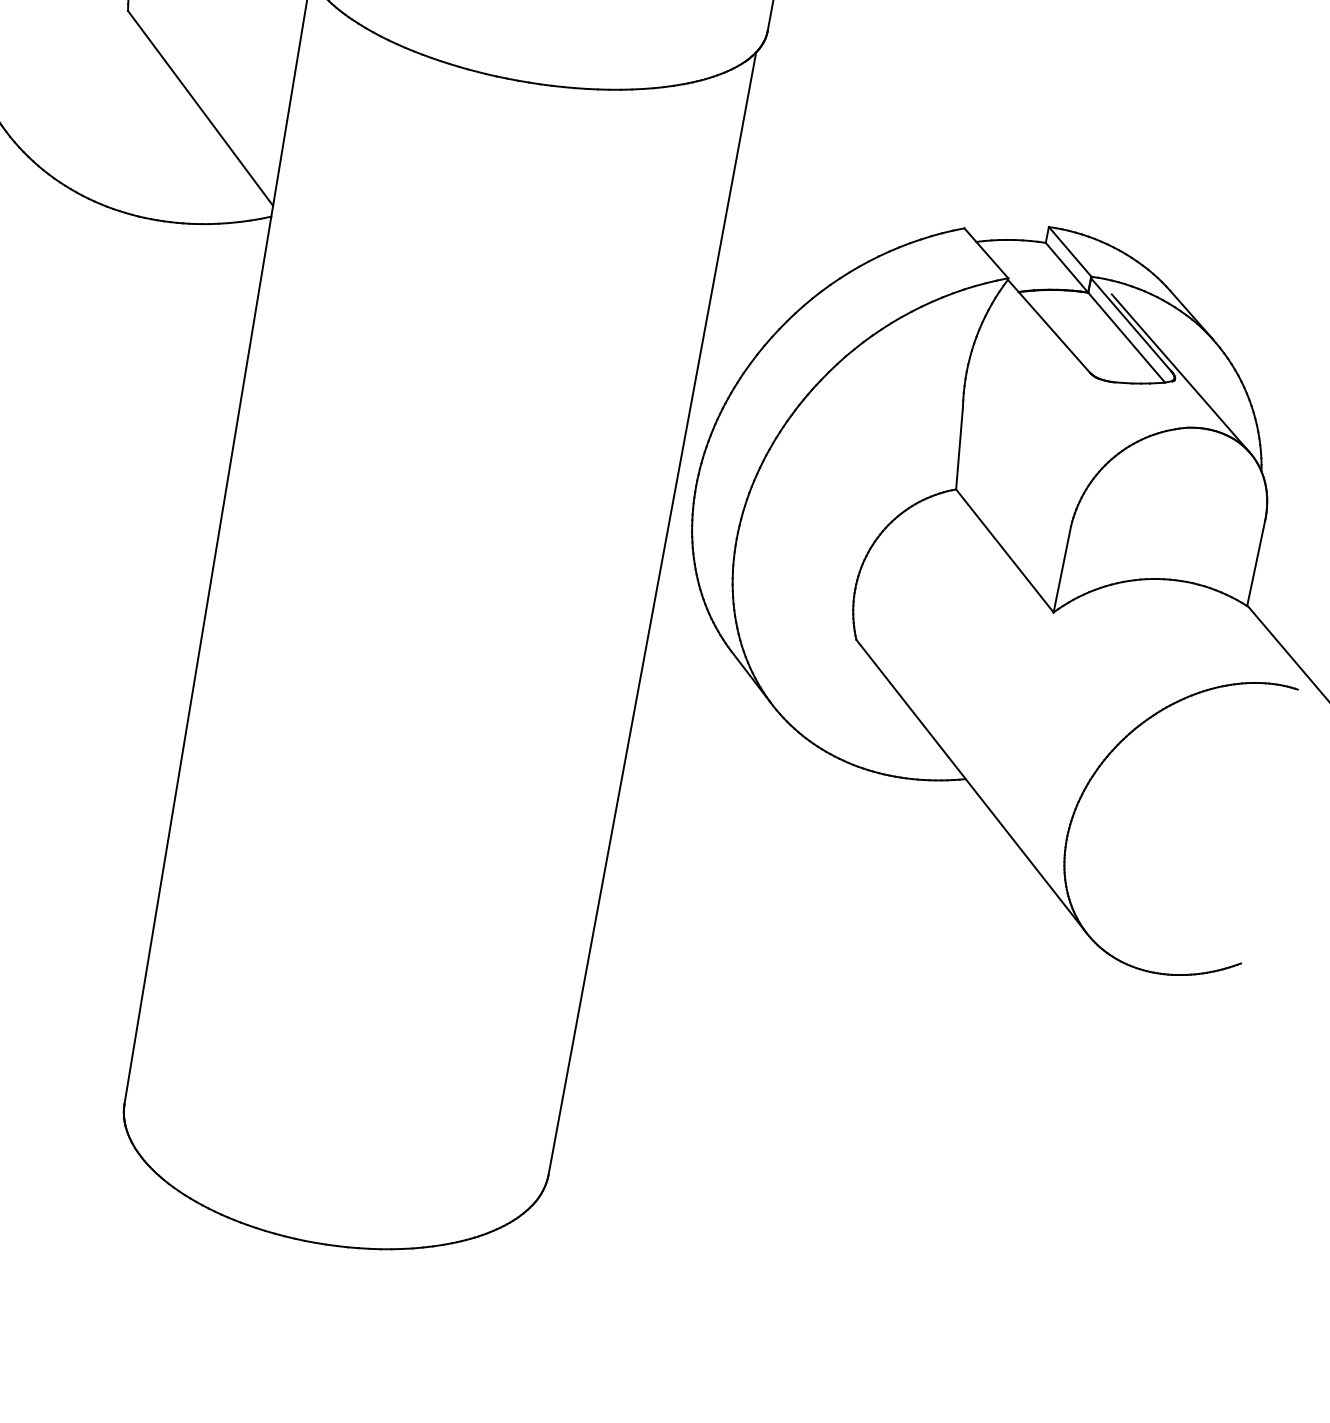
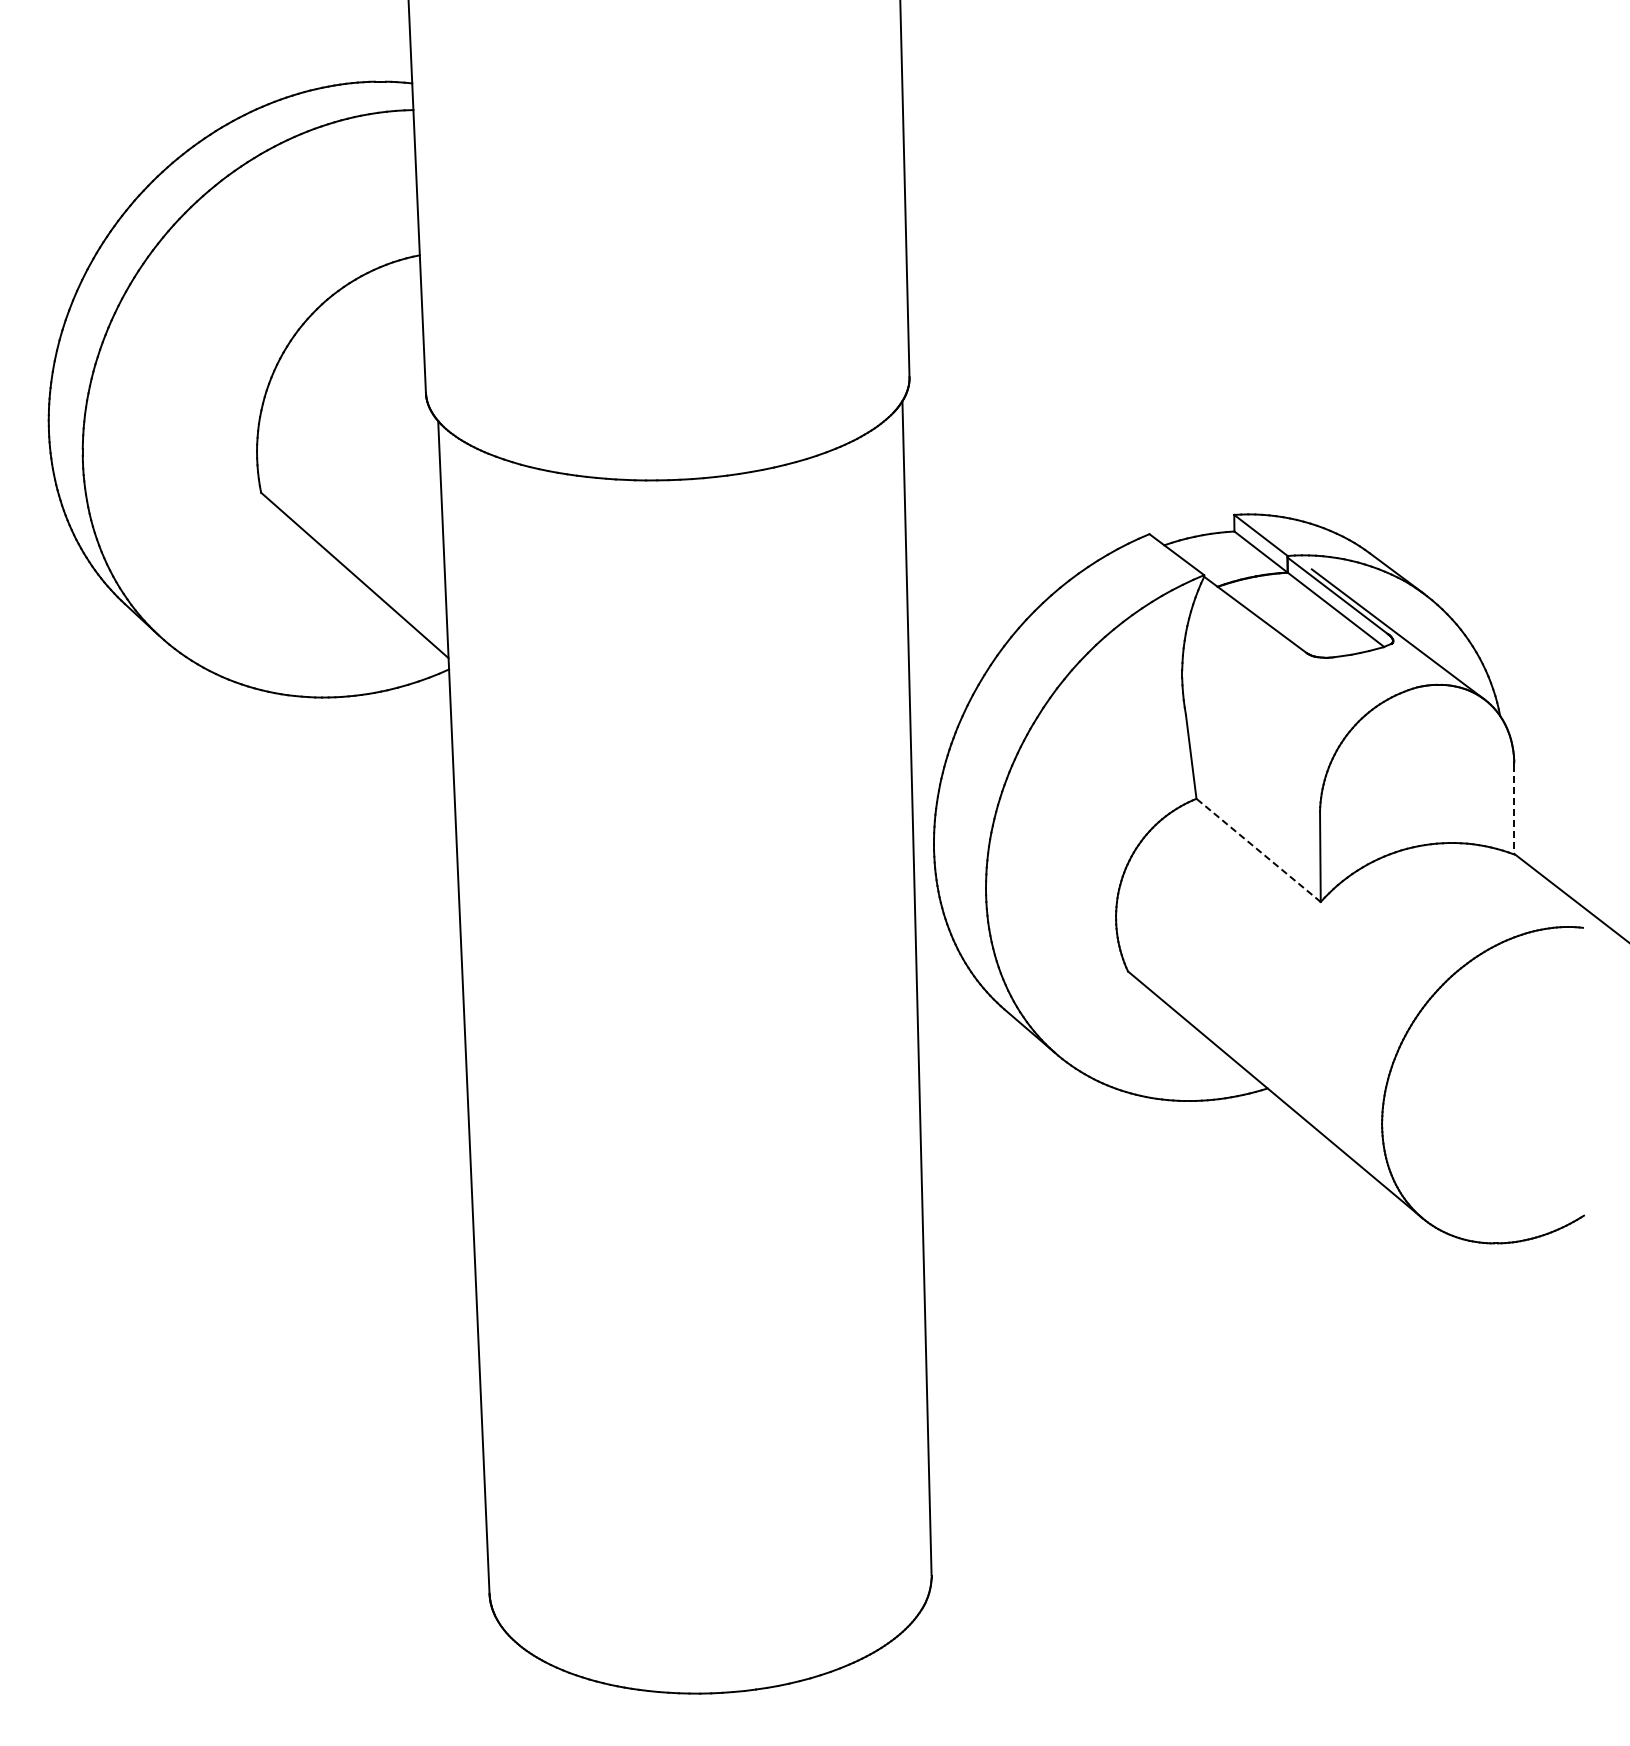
line: (1004, 551) -> (1258, 850), solid -> dashed
line: (1256, 563) -> (1514, 809), solid -> dashed

